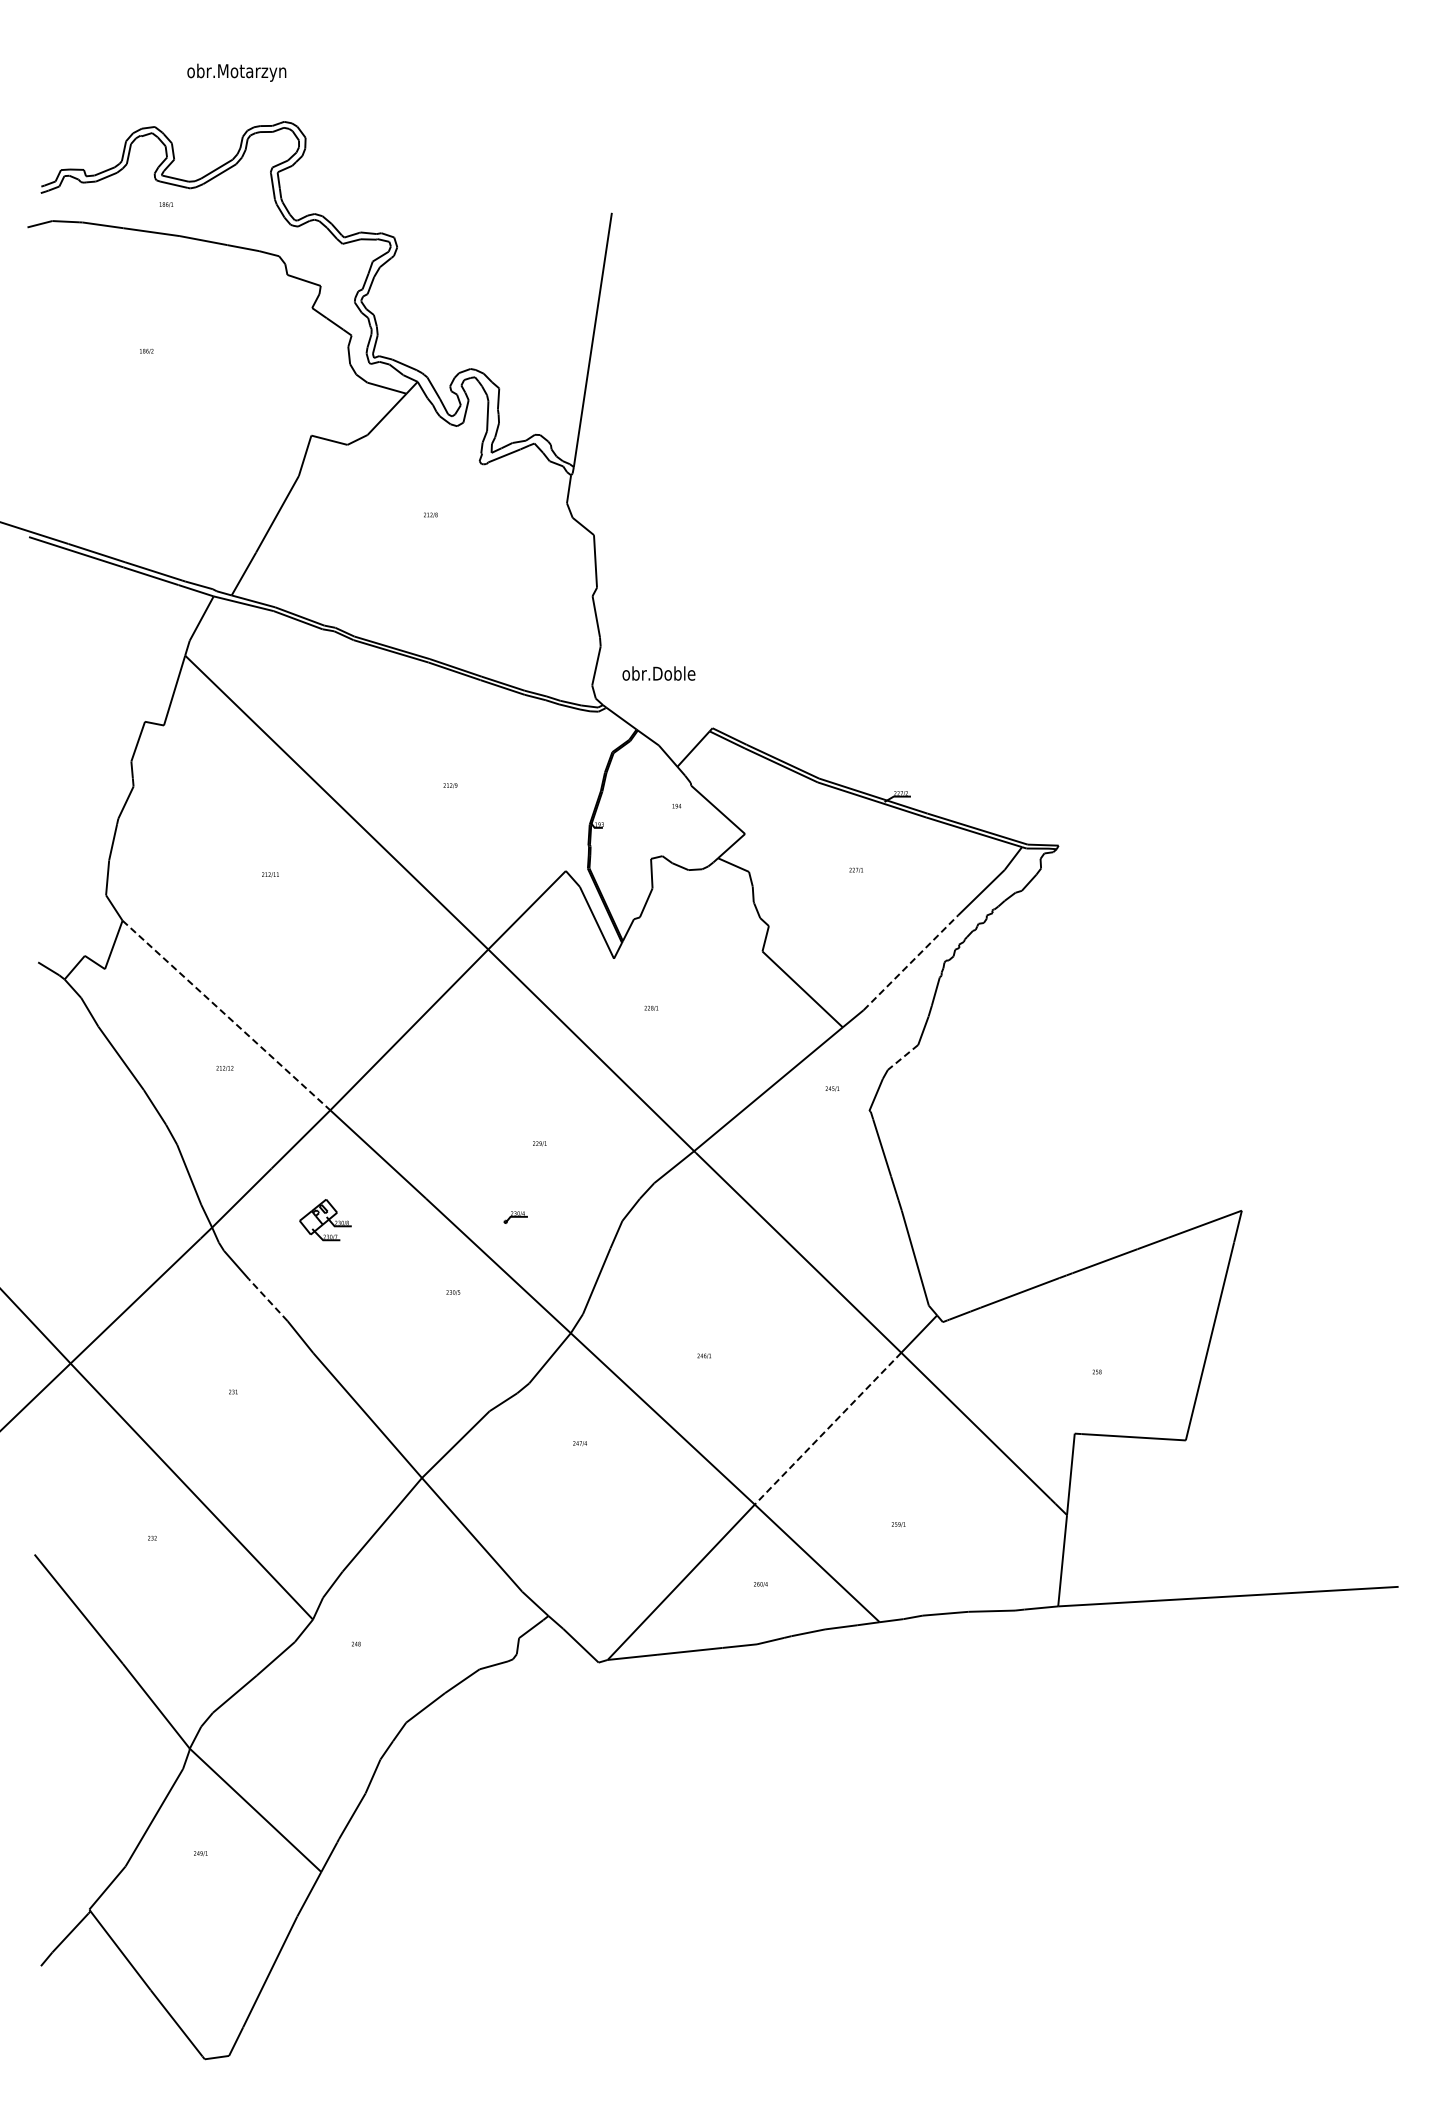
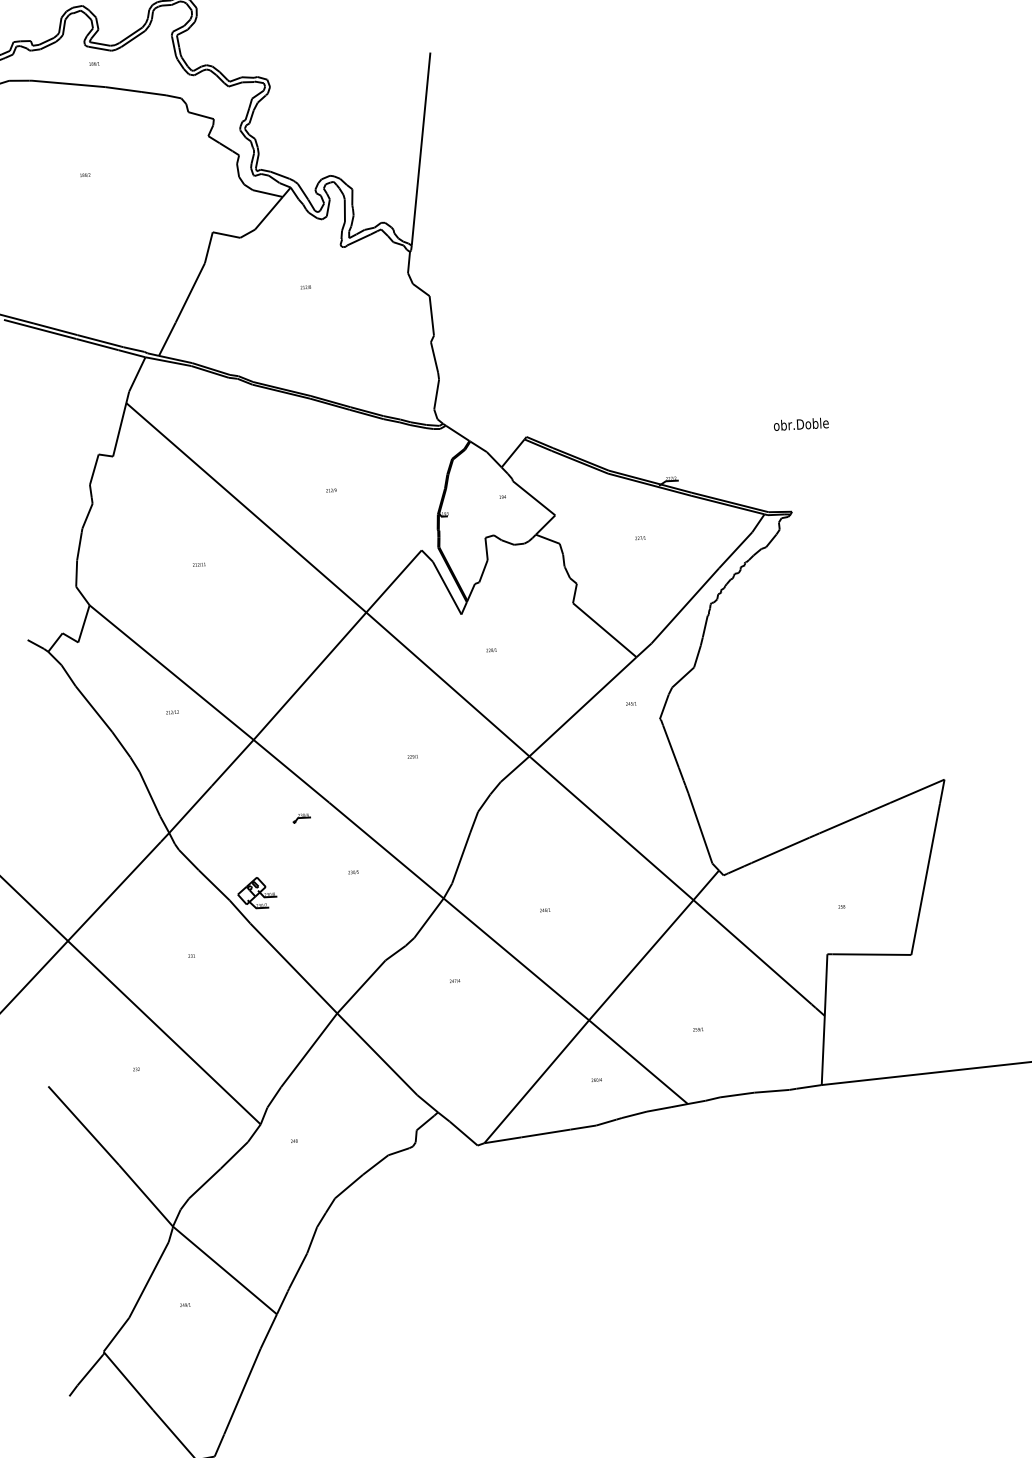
text: (658, 673) -> (800, 424), moved
line: (910, 962) -> (685, 605), dashed -> solid
line: (226, 1015) -> (171, 672), dashed -> solid
line: (903, 1057) -> (683, 677), dashed -> solid
part: (515, 1217) -> (301, 818), moved
part: (325, 1220) -> (257, 893), moved
line: (268, 1300) -> (214, 885), dashed -> solid
line: (827, 1429) -> (640, 960), dashed -> solid

